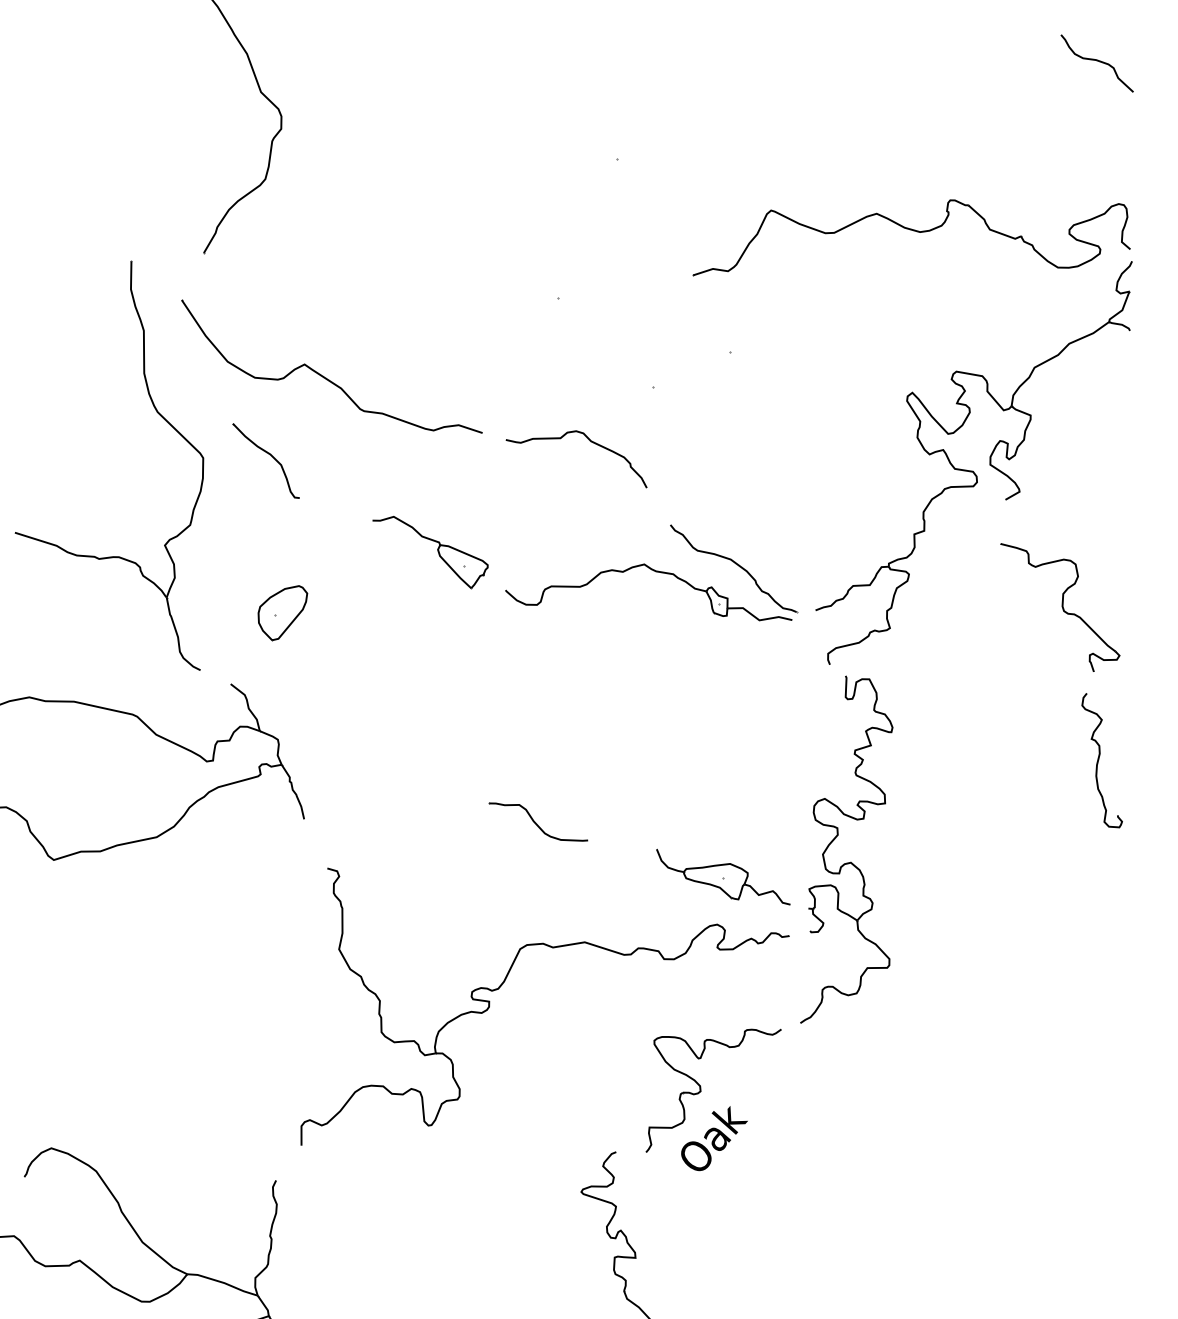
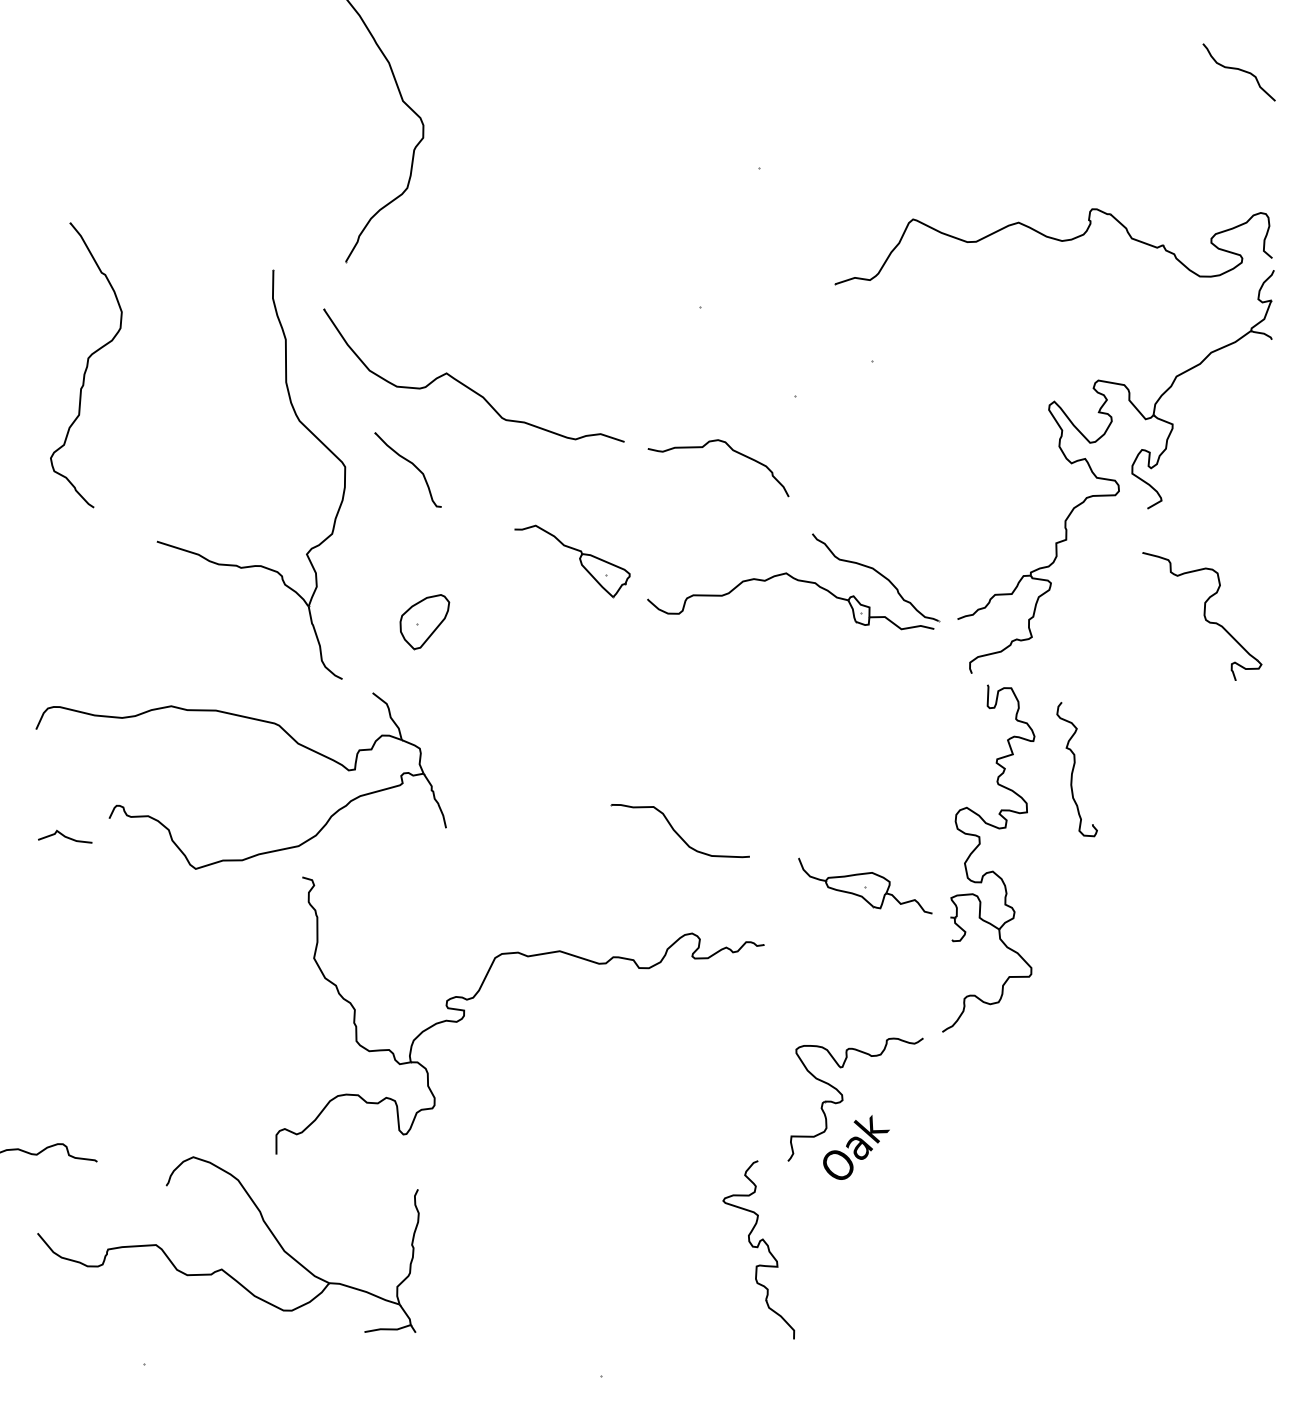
curve: (1099, 759) -> (1074, 768), moved
part: (538, 821) -> (680, 830), size x1.4
part: (505, 981) -> (480, 990), moved

